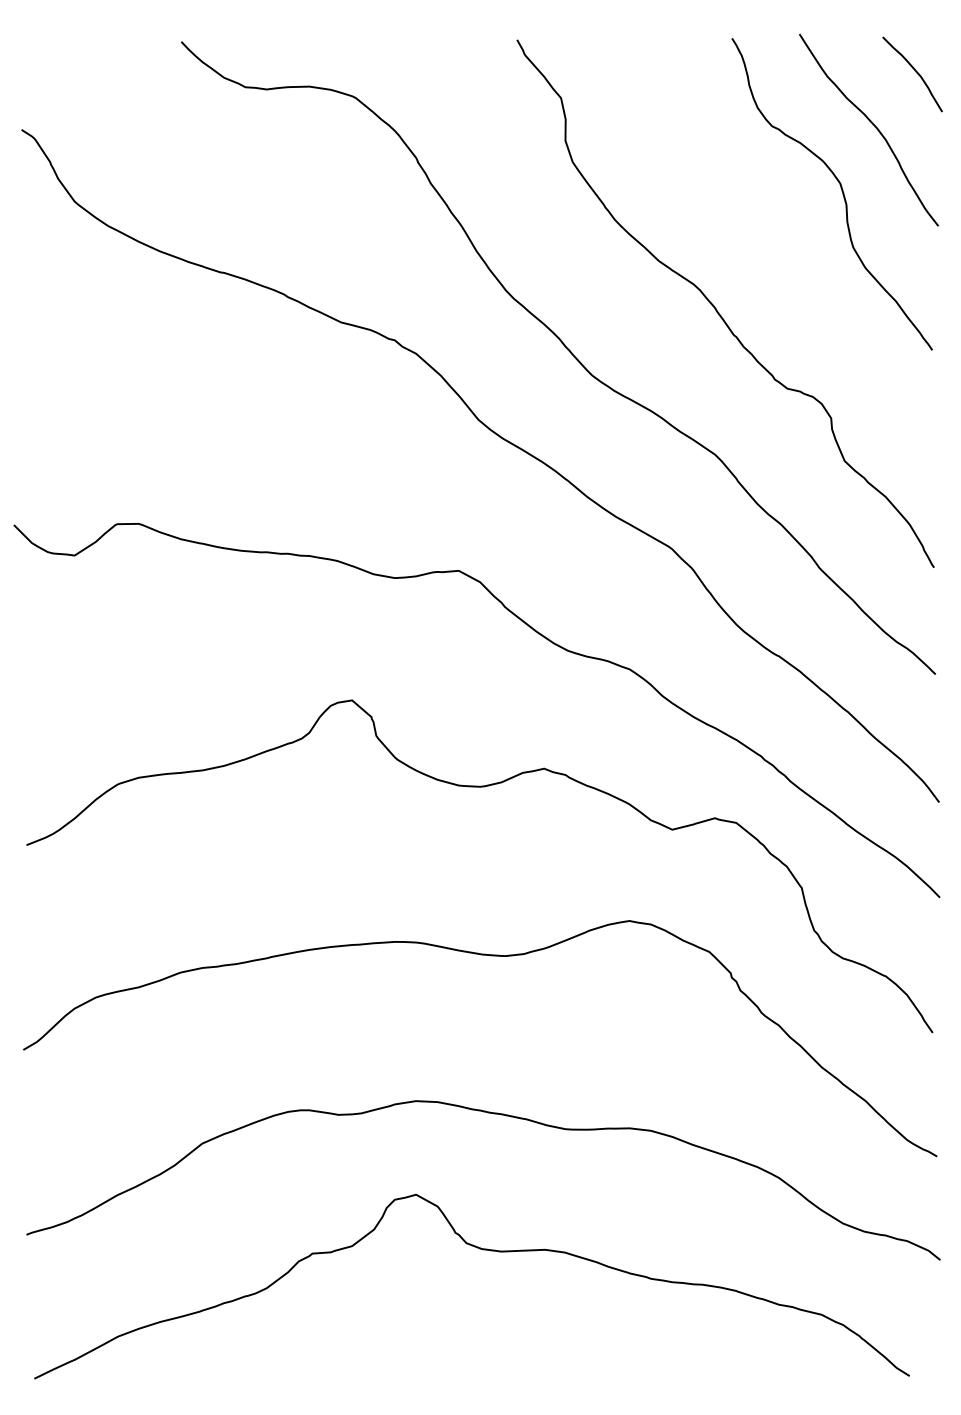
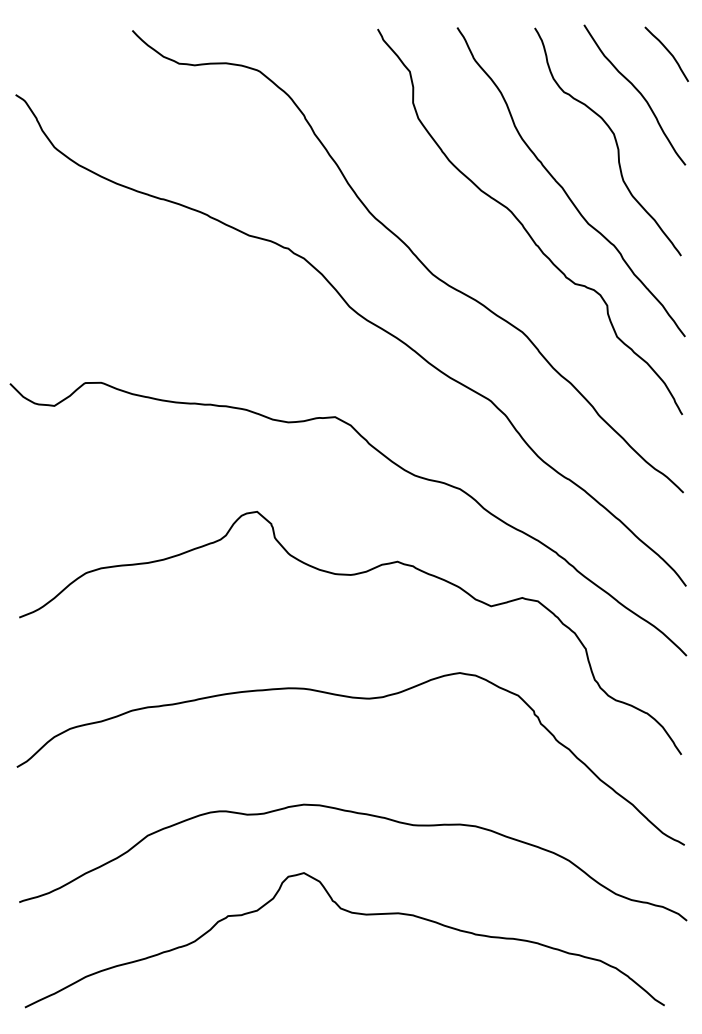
curve: (771, 256) -> (563, 187), added

